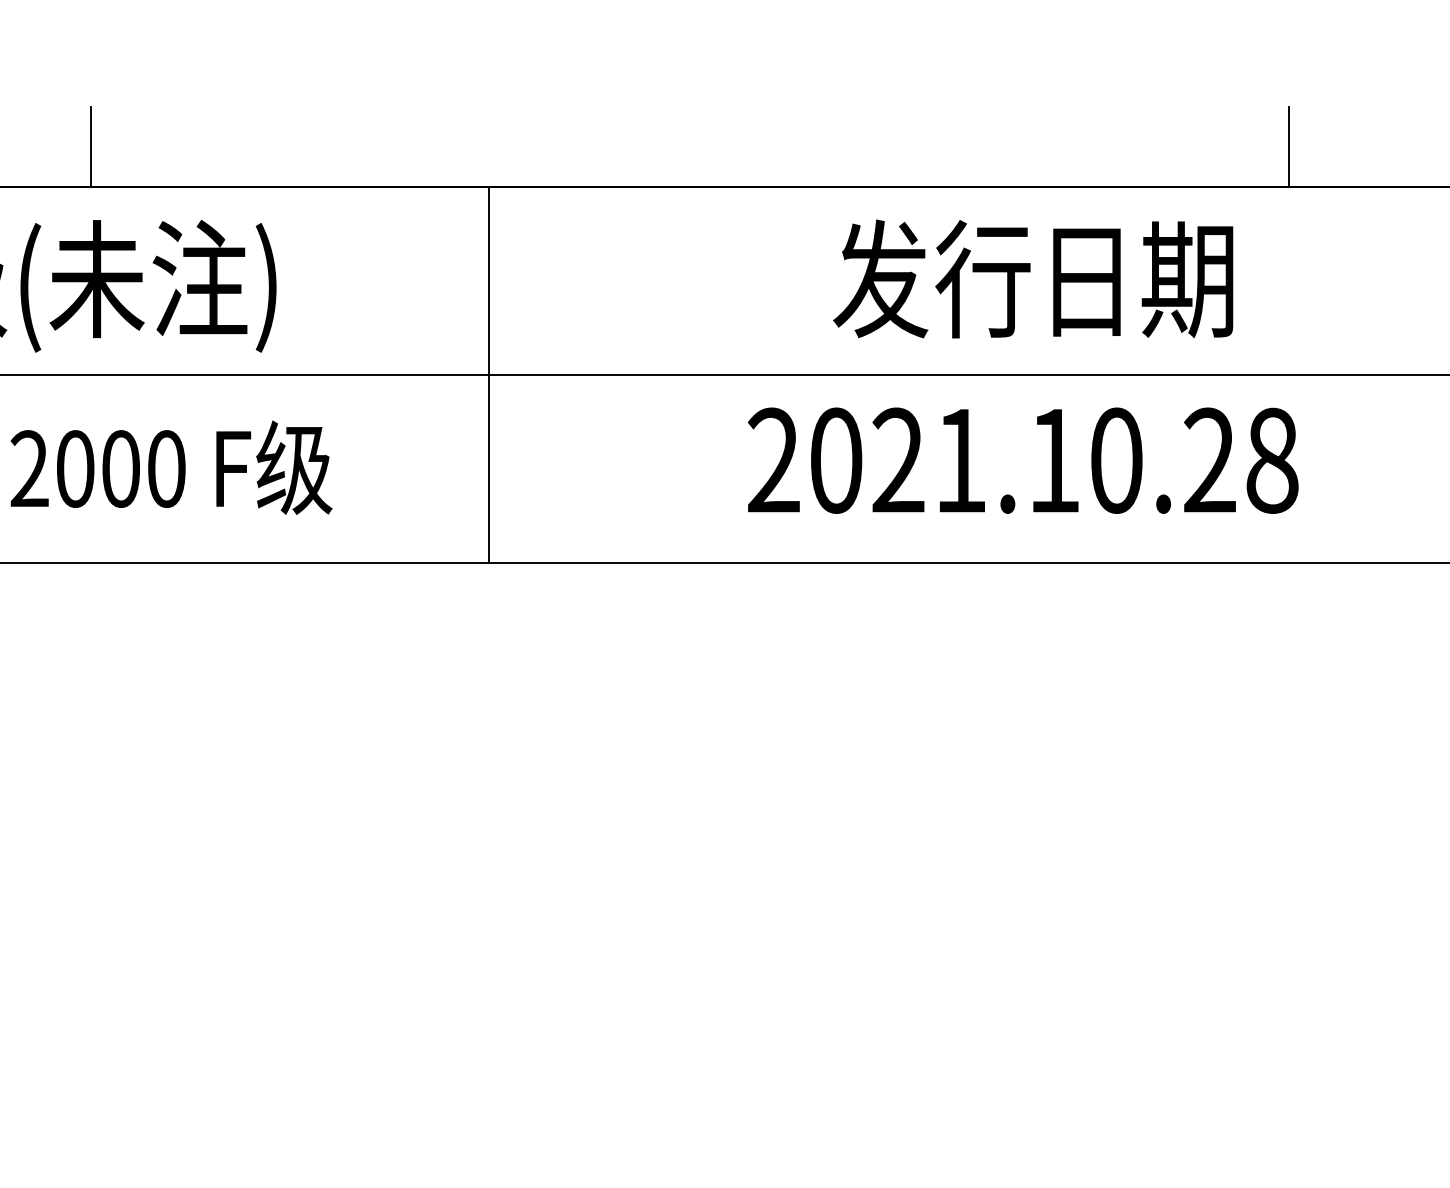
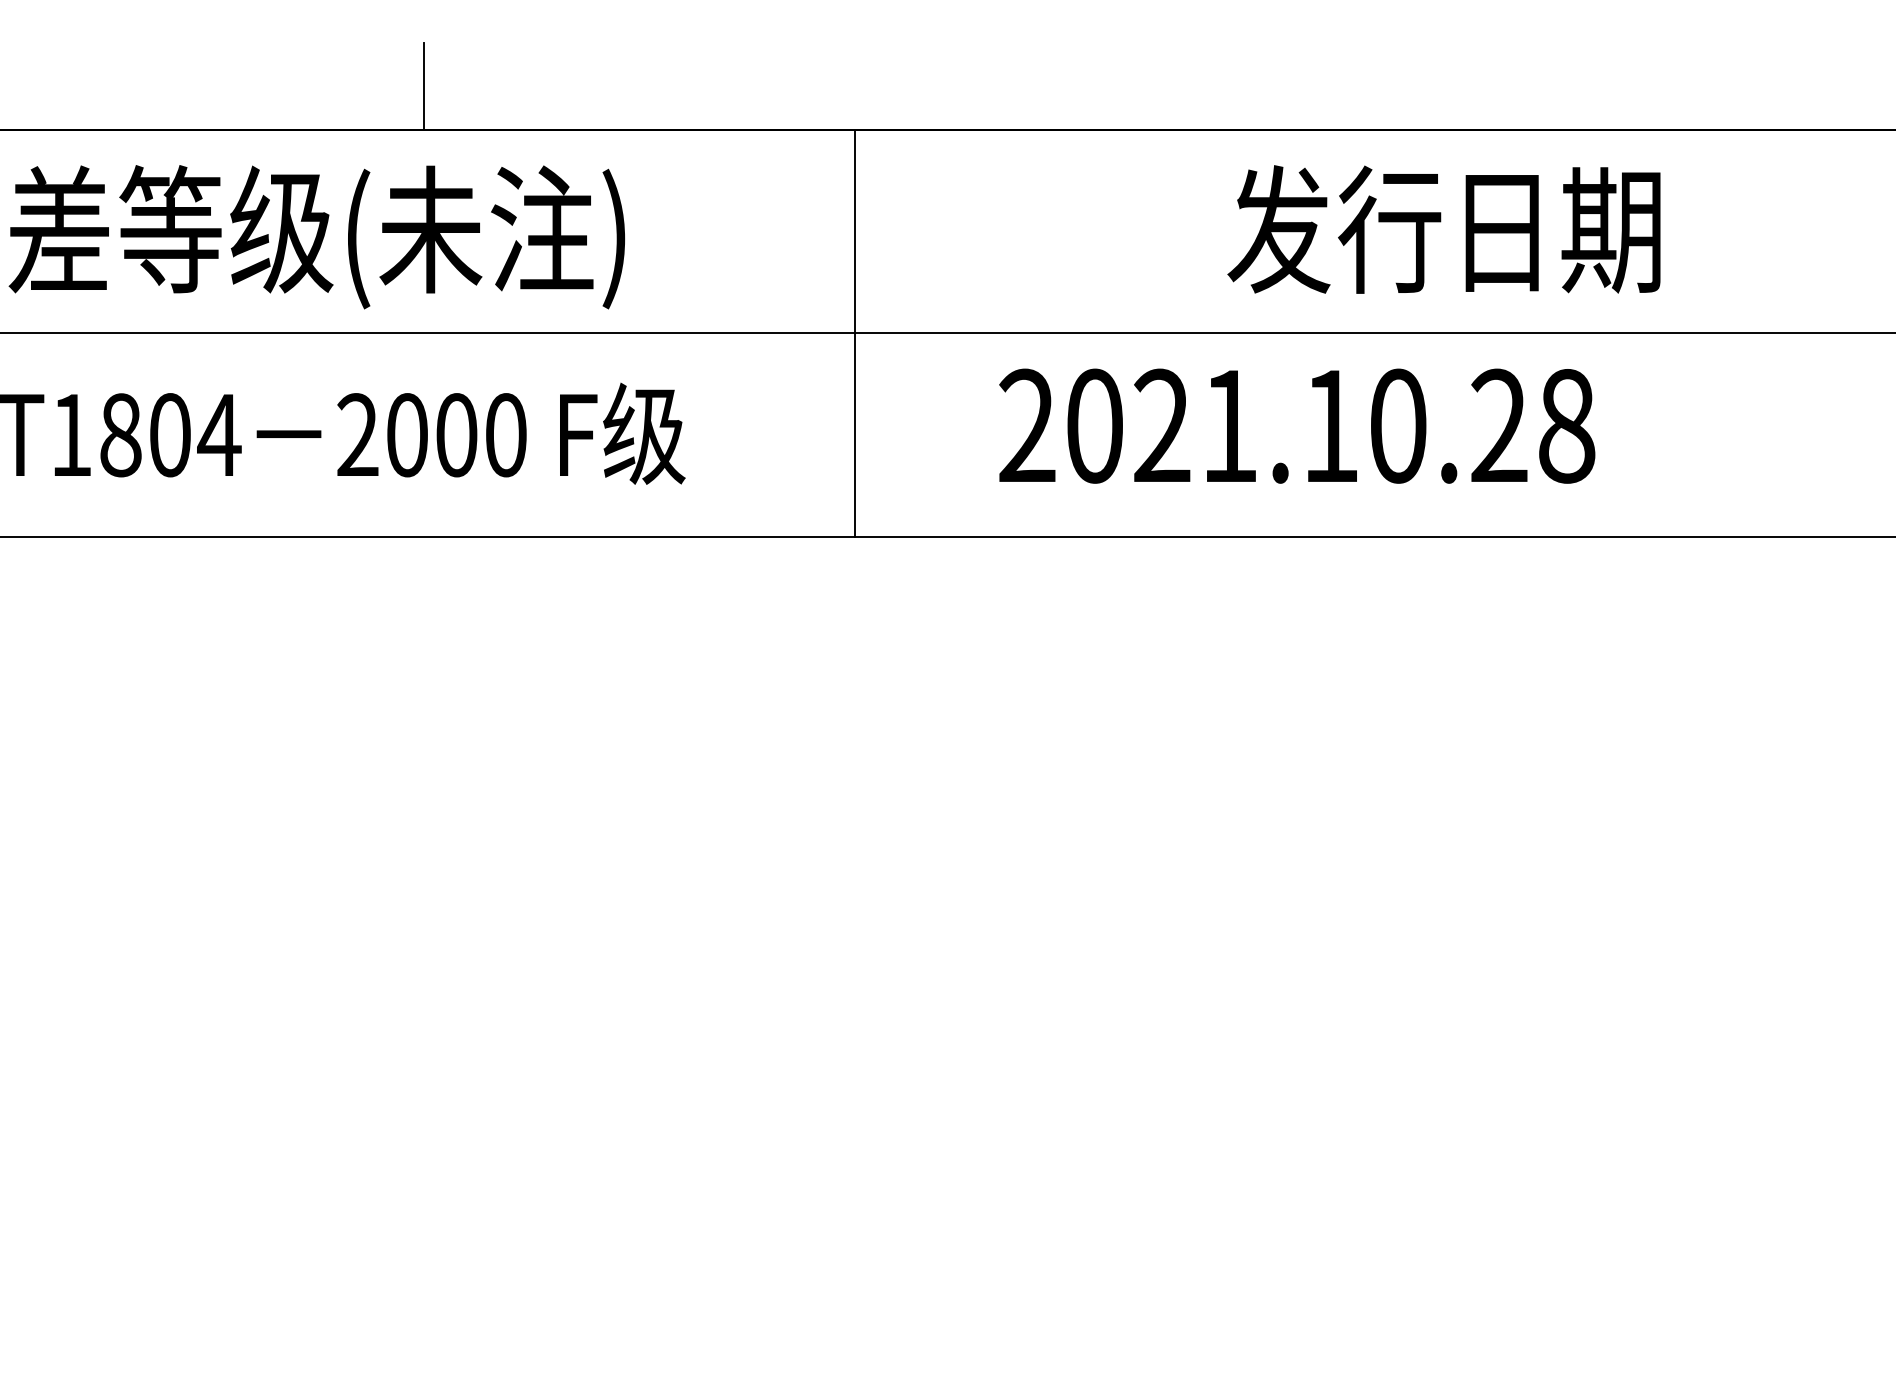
line: (1288, 146) -> (1720, 86), removed
text: (1023, 460) -> (1297, 425), moved

